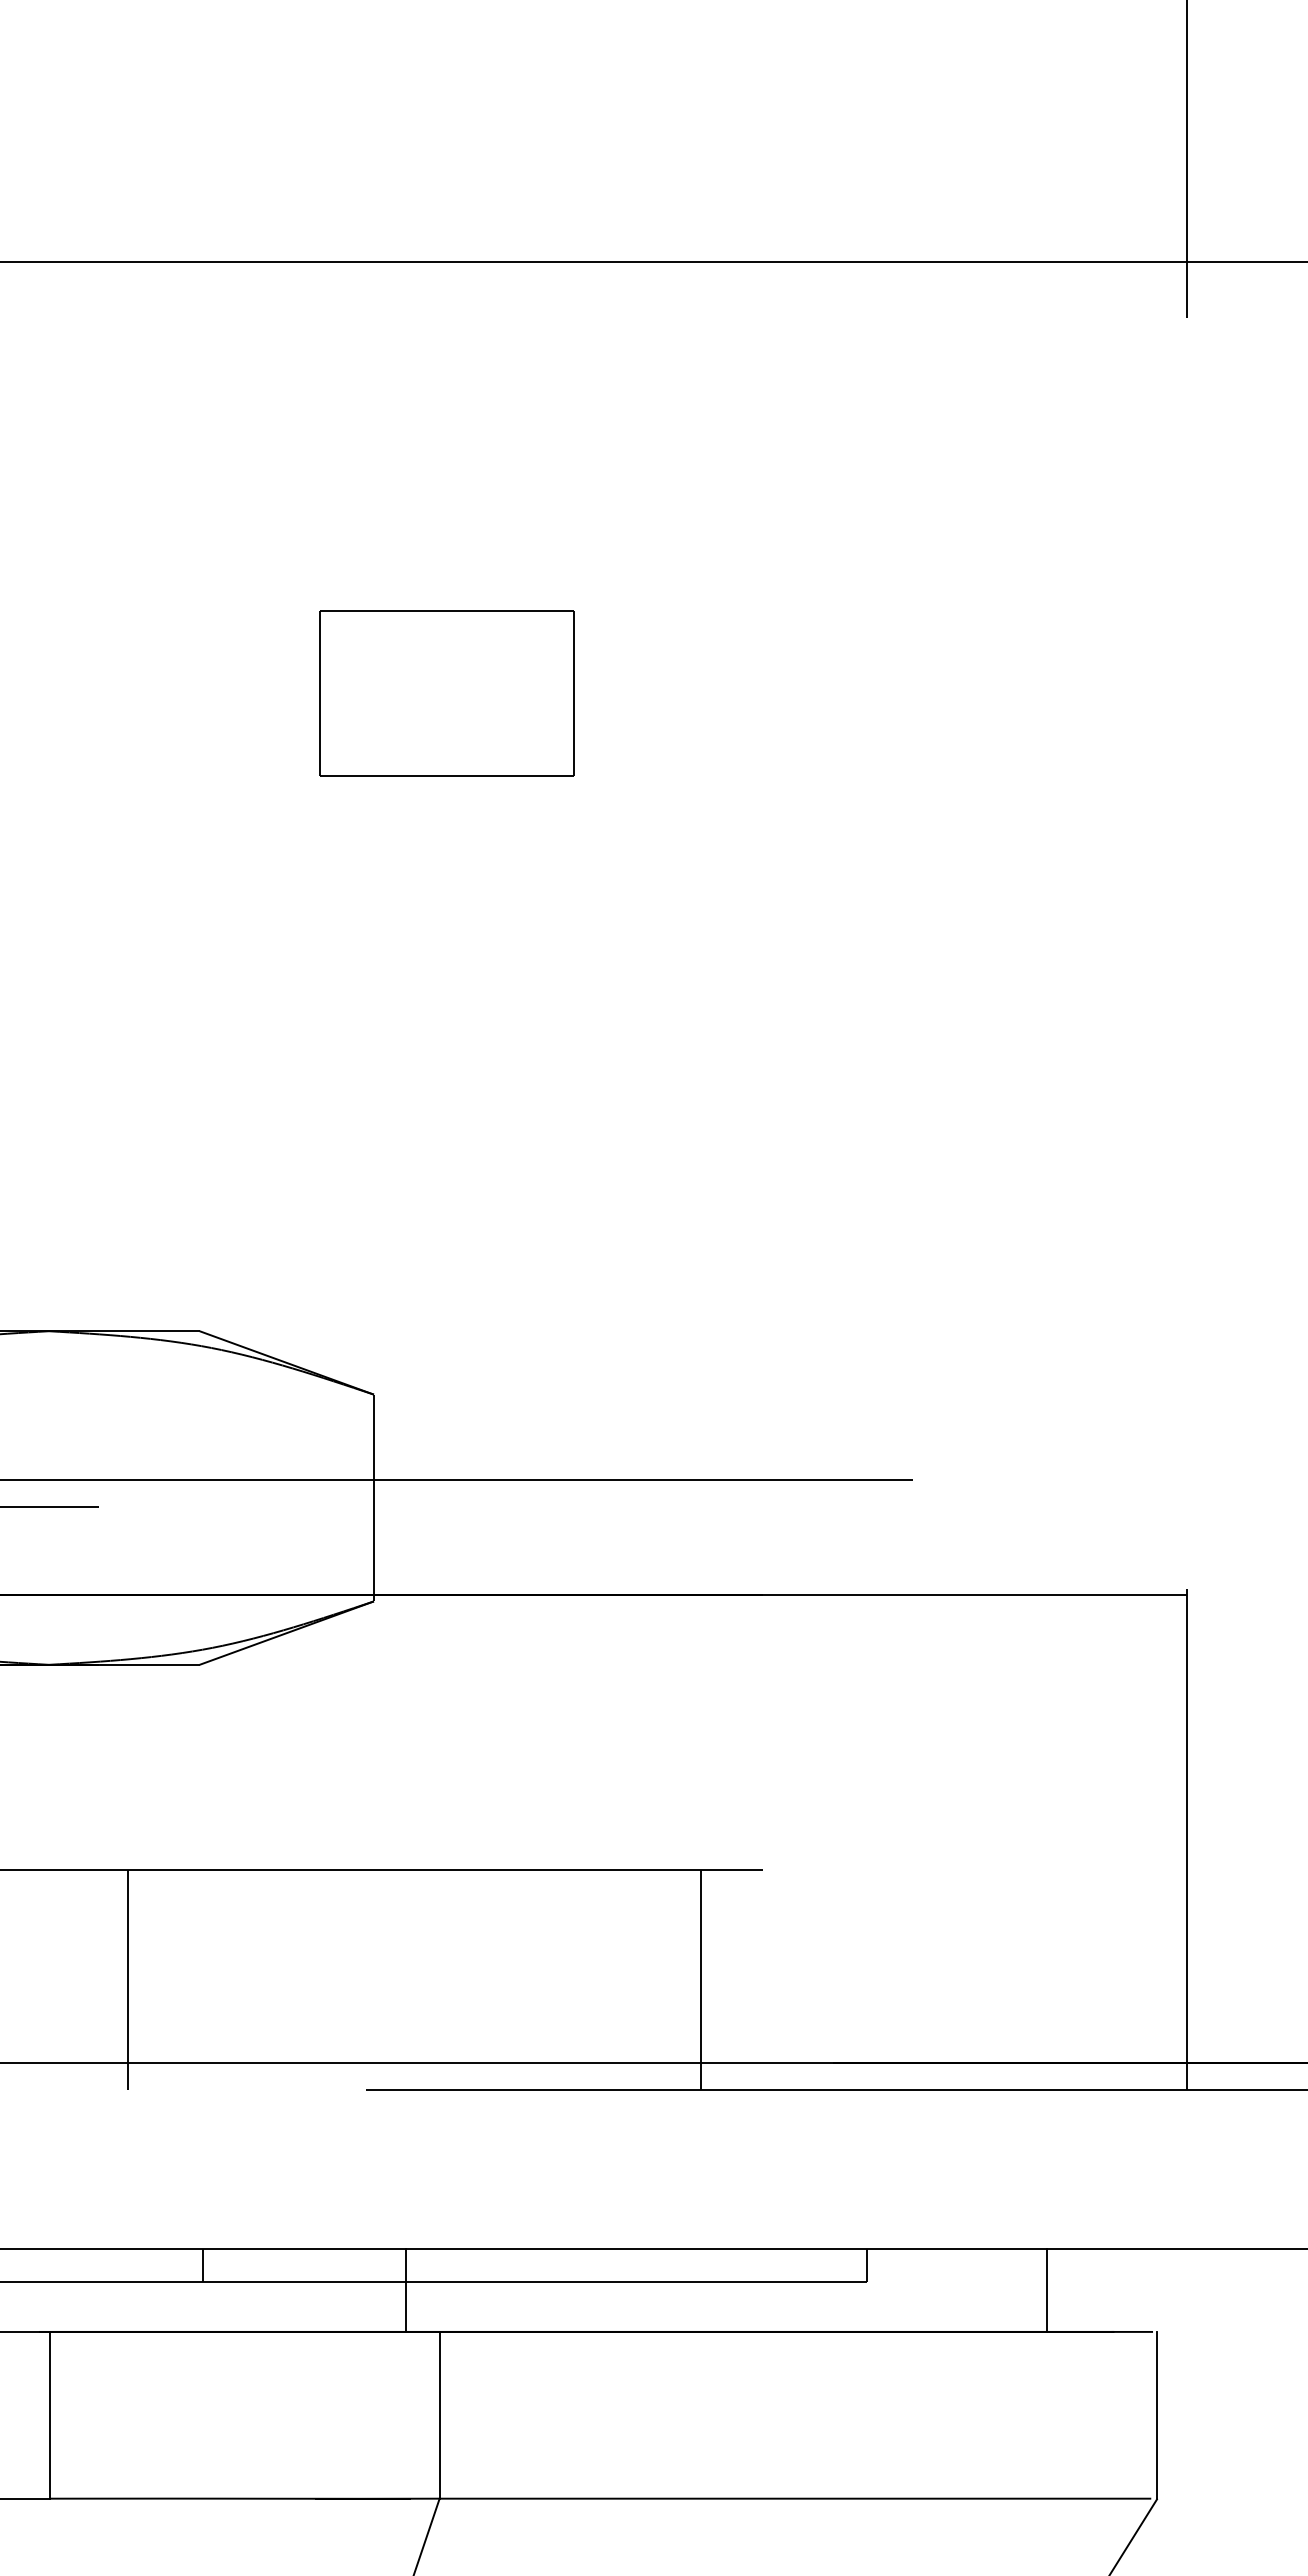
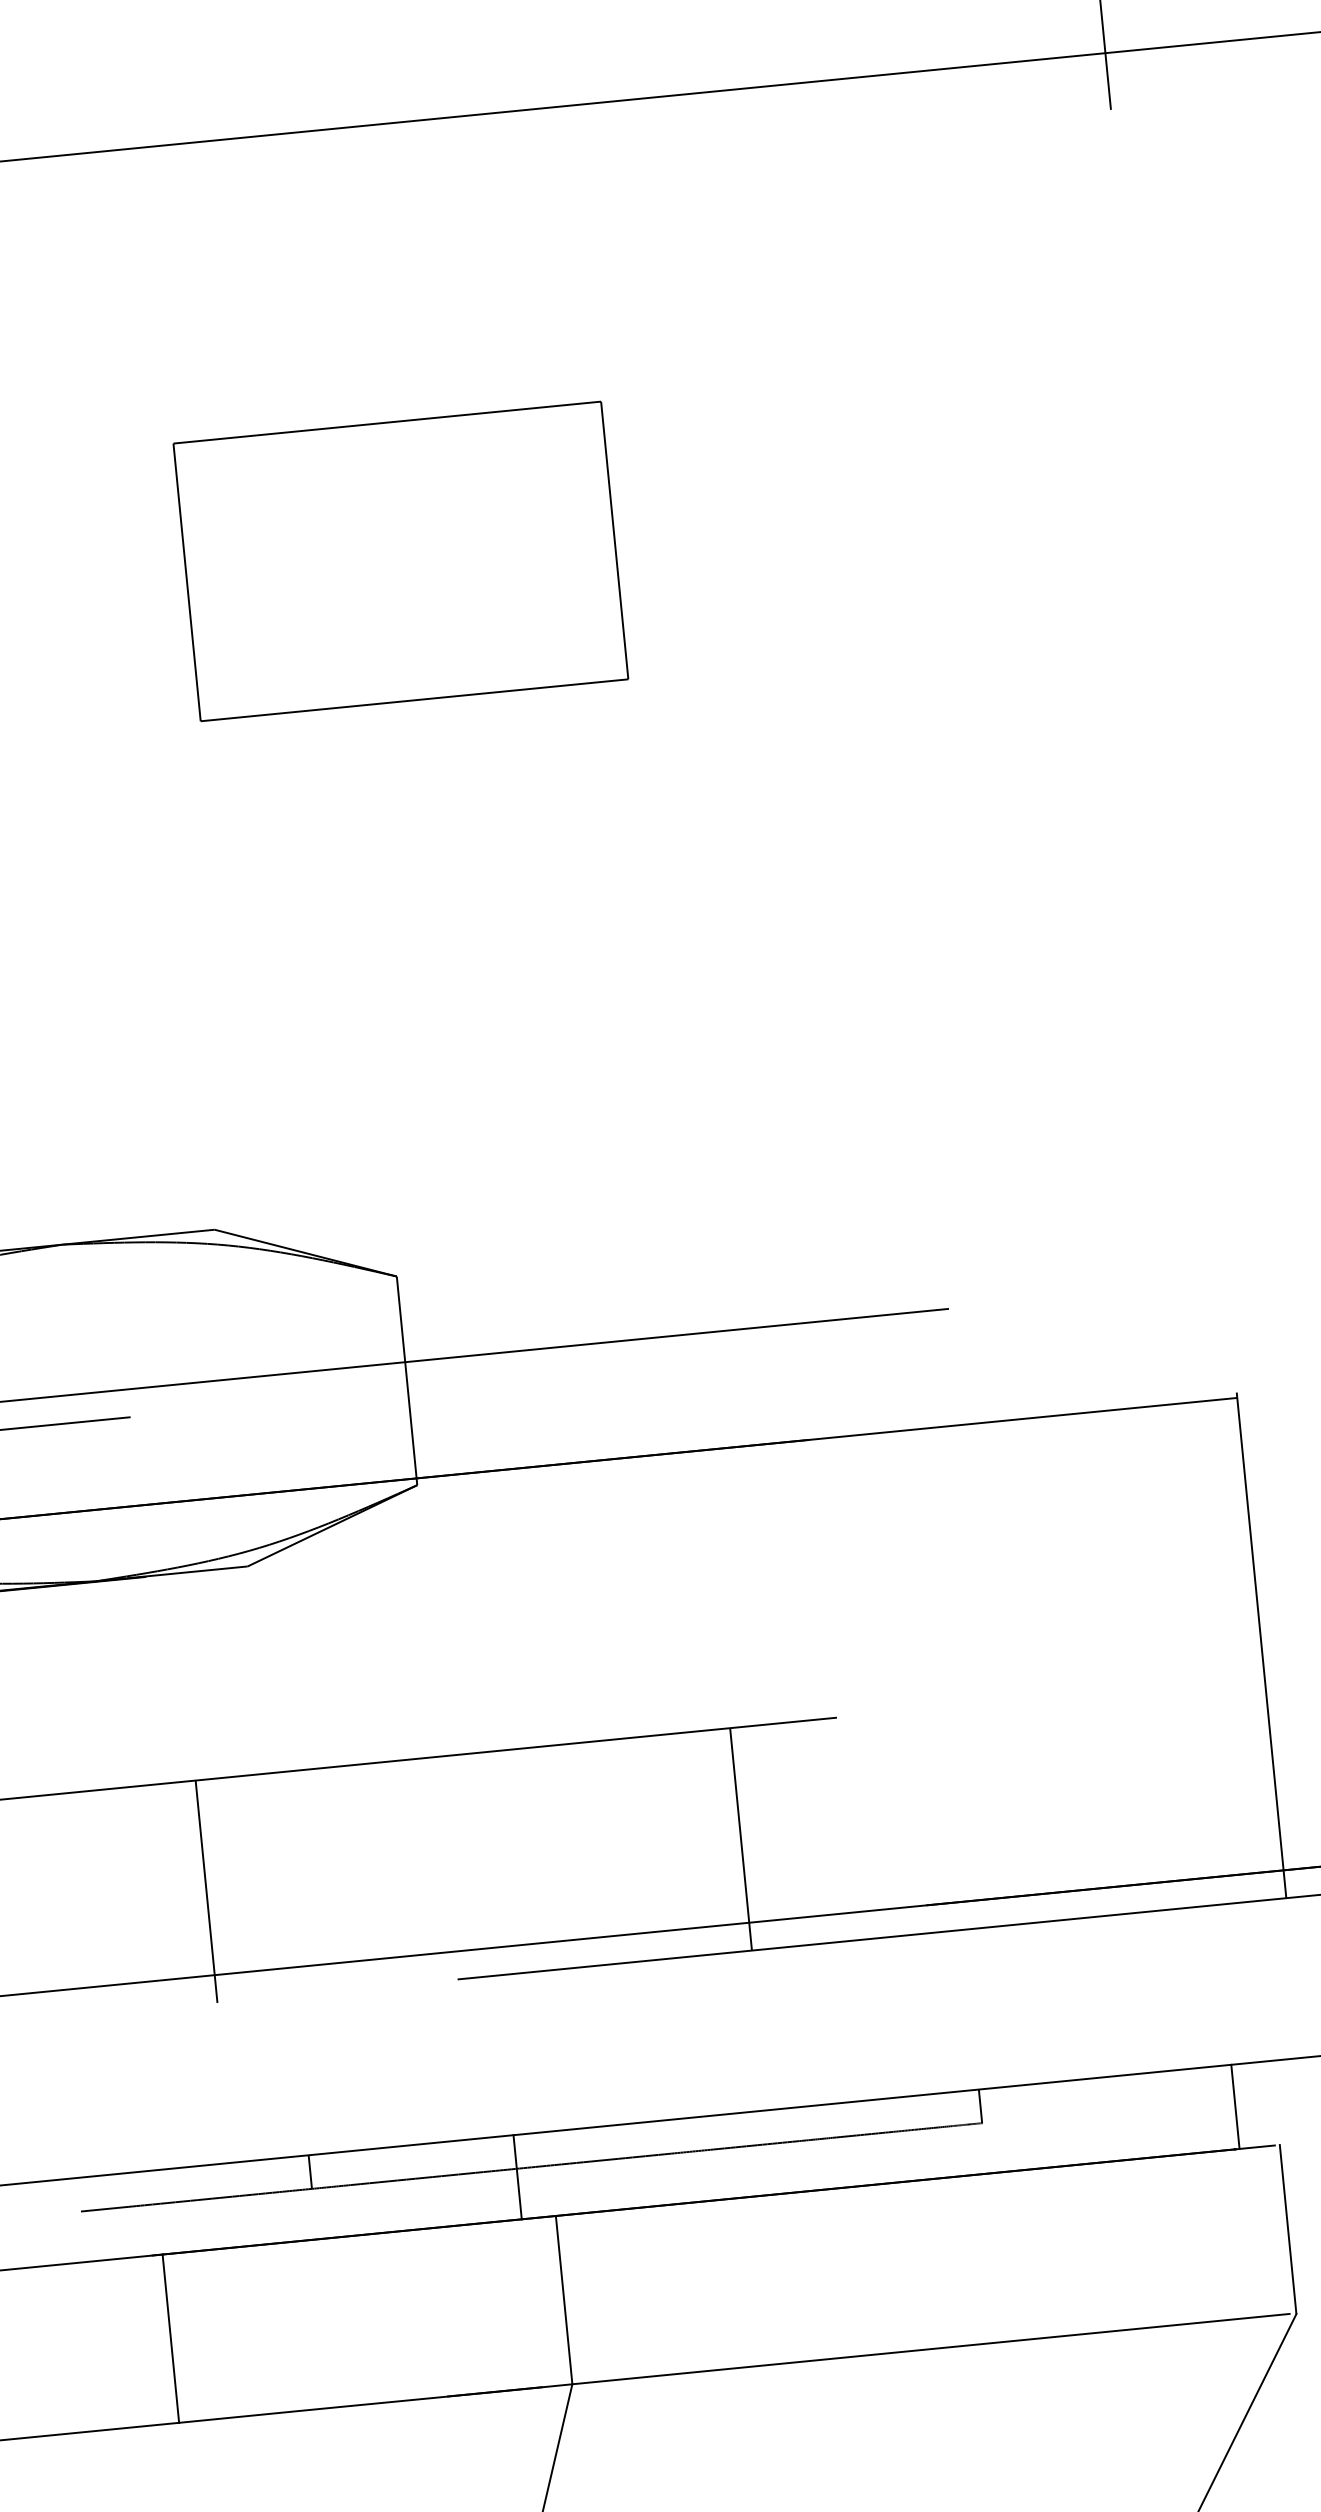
part: (446, 693) -> (400, 561), size x1.67
line: (700, 1979) -> (740, 1838), moved
line: (1047, 2289) -> (1235, 2106), moved

